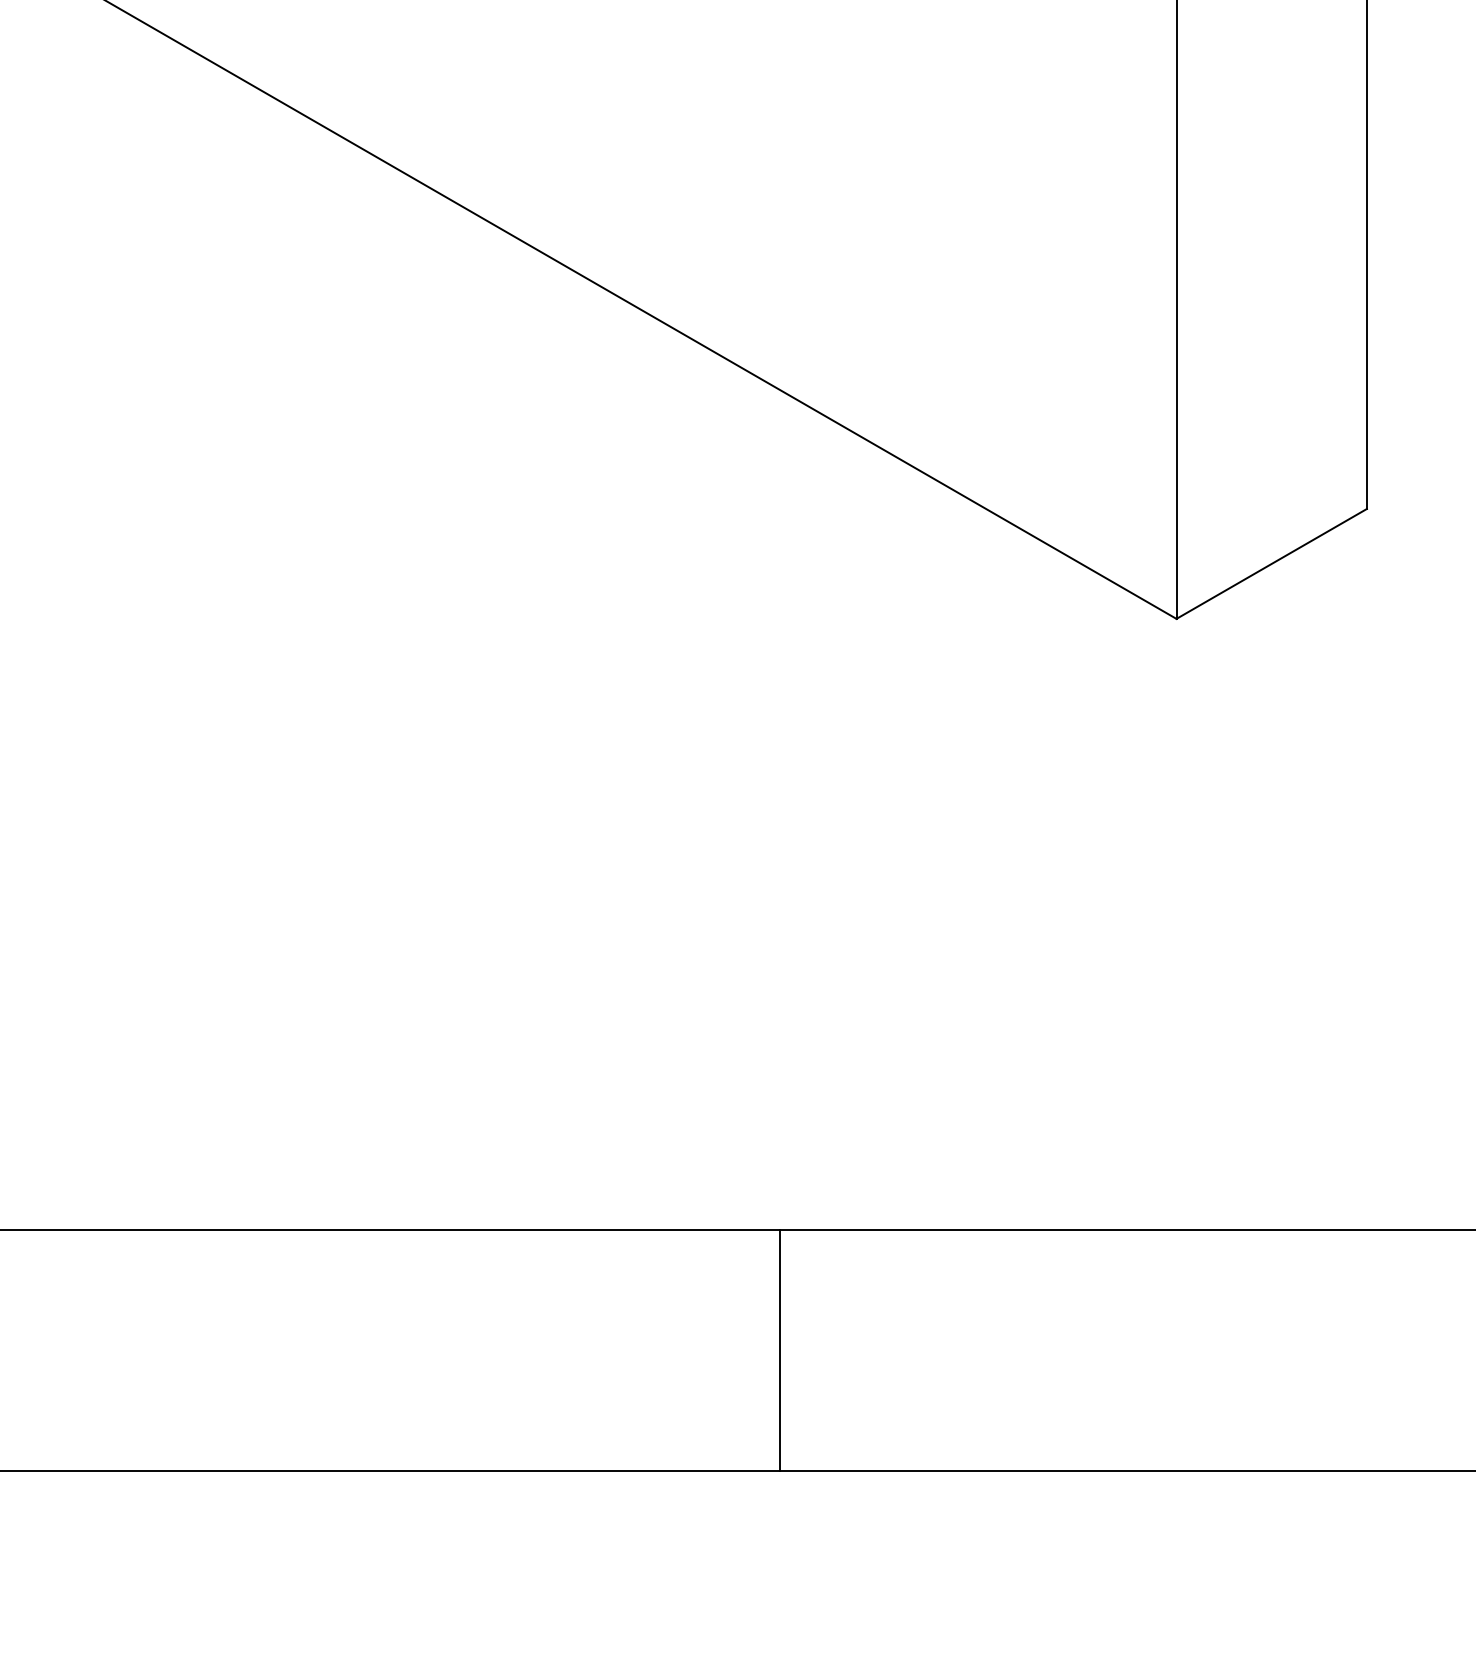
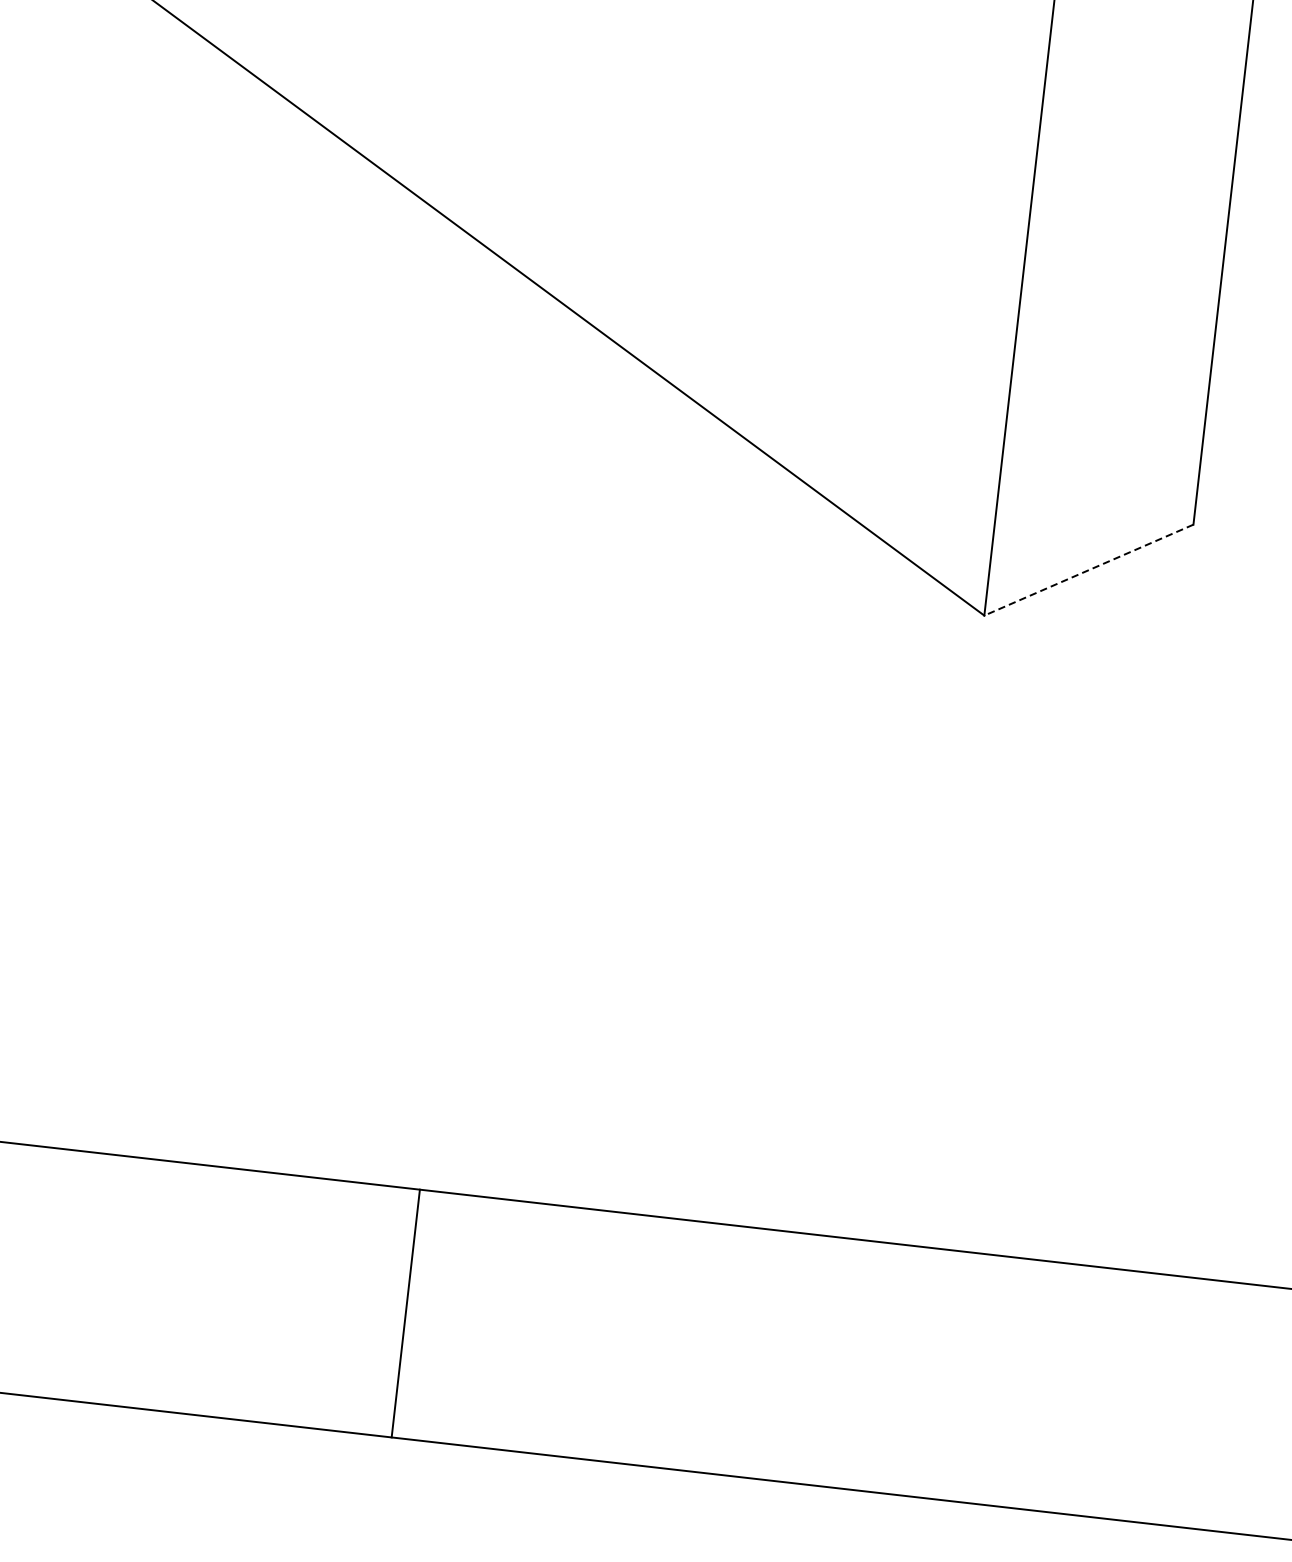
line: (1271, 563) -> (1088, 569), solid -> dashed
line: (780, 1350) -> (405, 1313), moved

